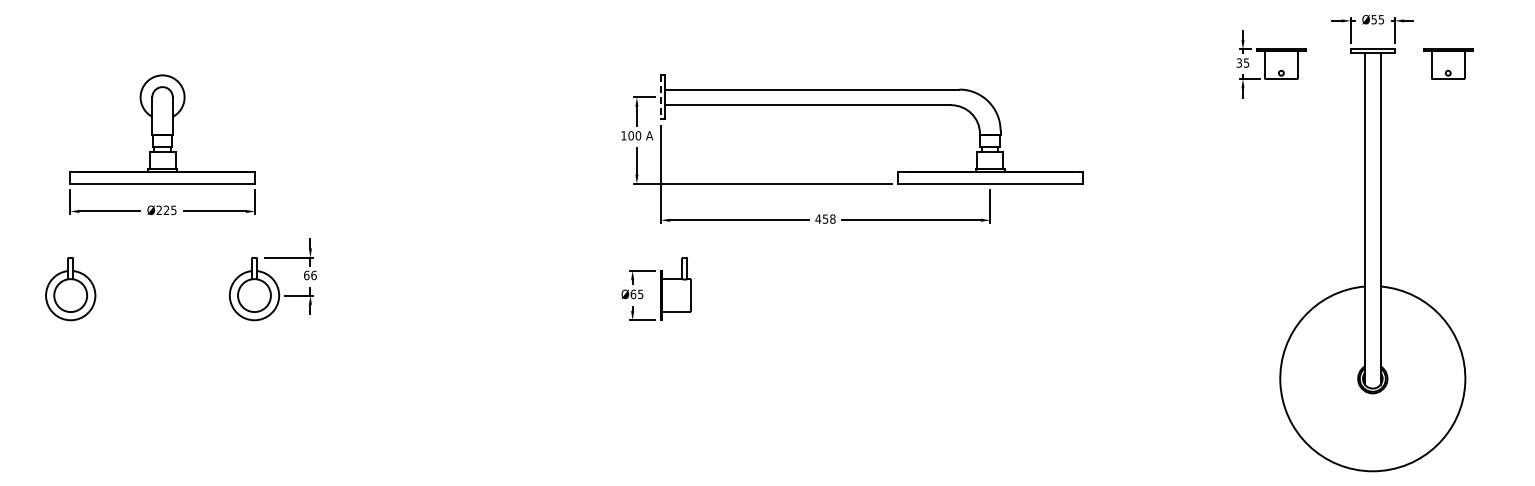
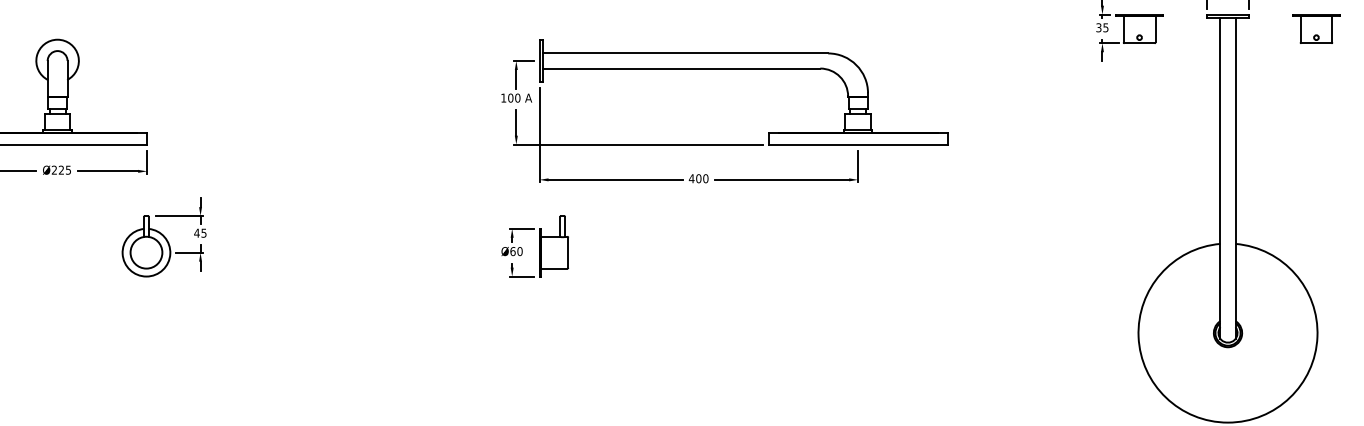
part: (1448, 63) -> (1316, 28), moved
line: (660, 97) -> (539, 61), dashed -> solid
text: (828, 218) -> (701, 178), 458 -> 400
text: (309, 275) -> (199, 233), 66 -> 45
text: (640, 294) -> (519, 251), Ø65 -> Ø60

